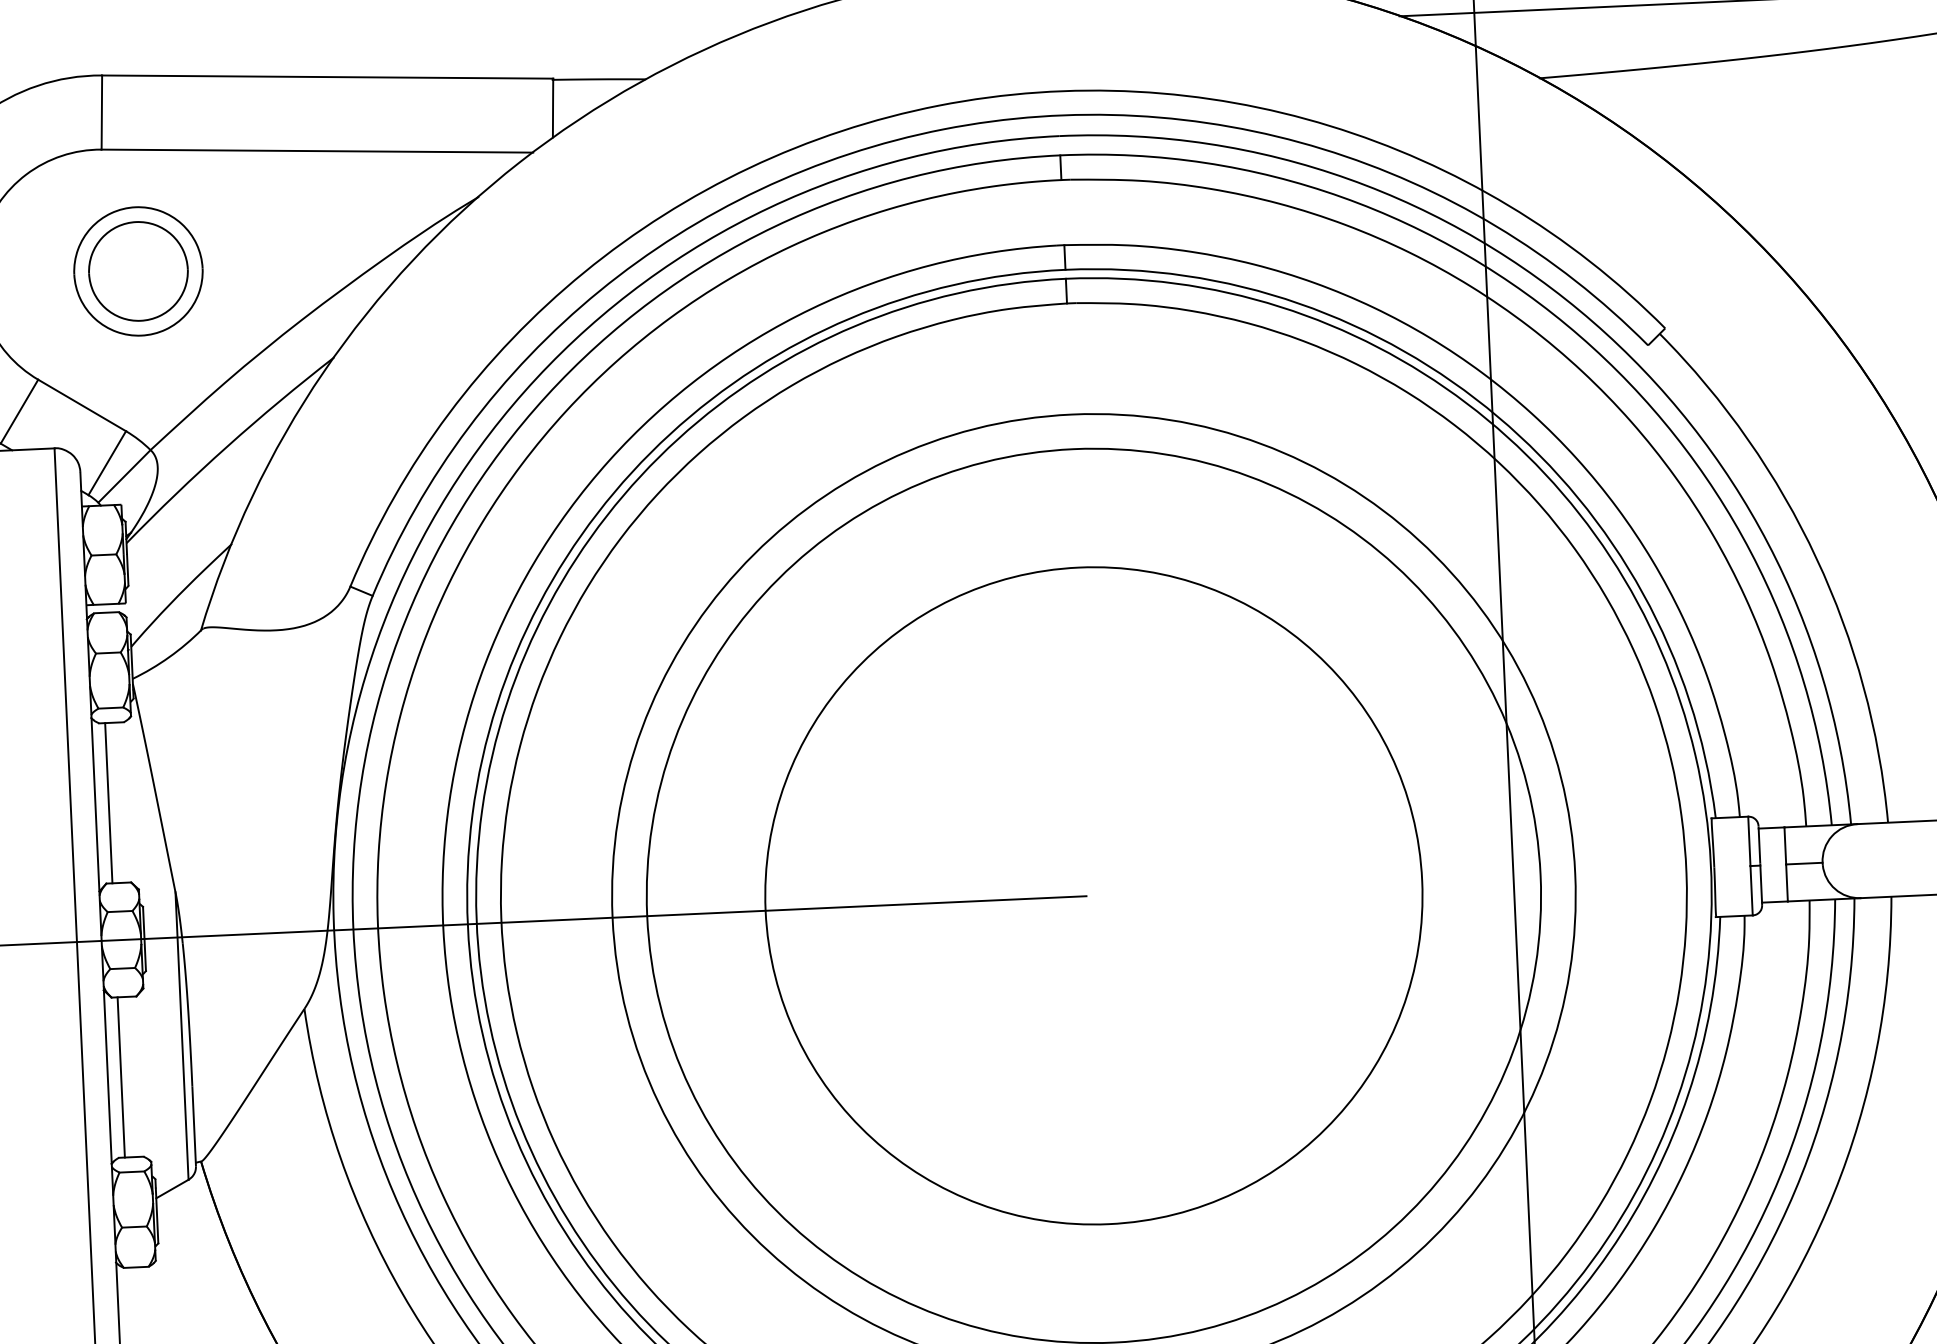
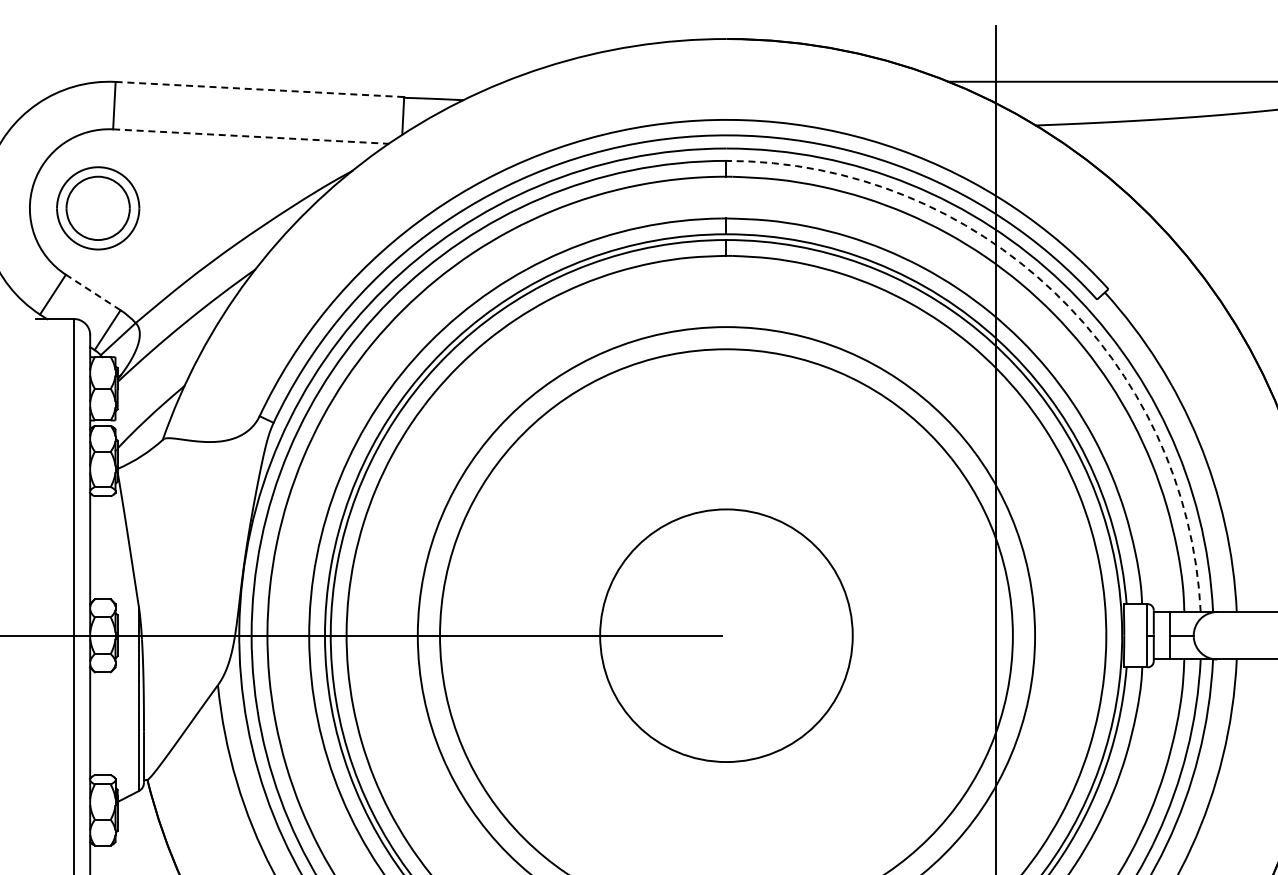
line: (327, 77) -> (259, 89), solid -> dashed
line: (317, 150) -> (251, 136), solid -> dashed
part: (138, 271) -> (98, 208), moved
arc: (1579, 335) -> (1053, 291), solid -> dashed
line: (82, 405) -> (93, 292), solid -> dashed
line: (108, 802) -> (98, 547), removed
circle: (1092, 895) -> (725, 635), size x0.6
line: (120, 1077) -> (98, 723), removed

